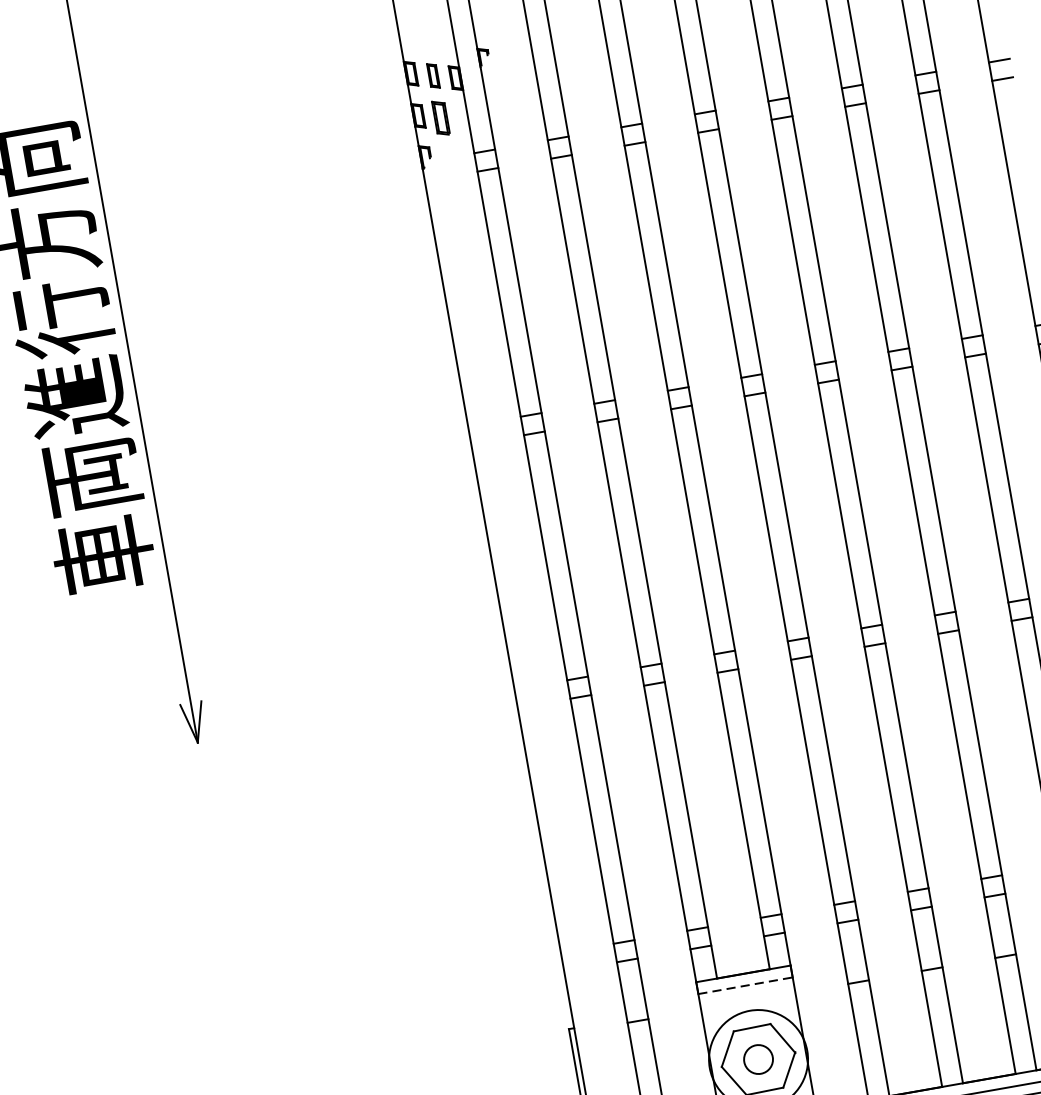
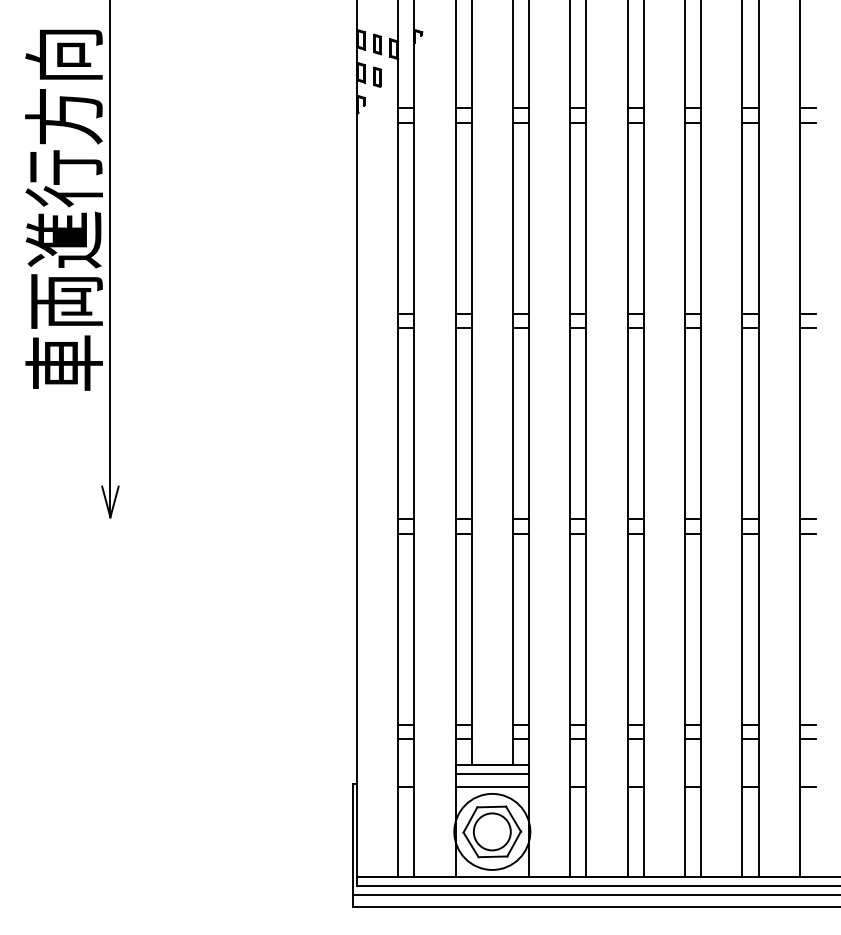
part: (440, 117) -> (377, 76), size x0.71
line: (745, 985) -> (492, 774), dashed -> solid
line: (748, 1001) -> (492, 786), added
circle: (757, 1059) -> (491, 831), size x1.67

